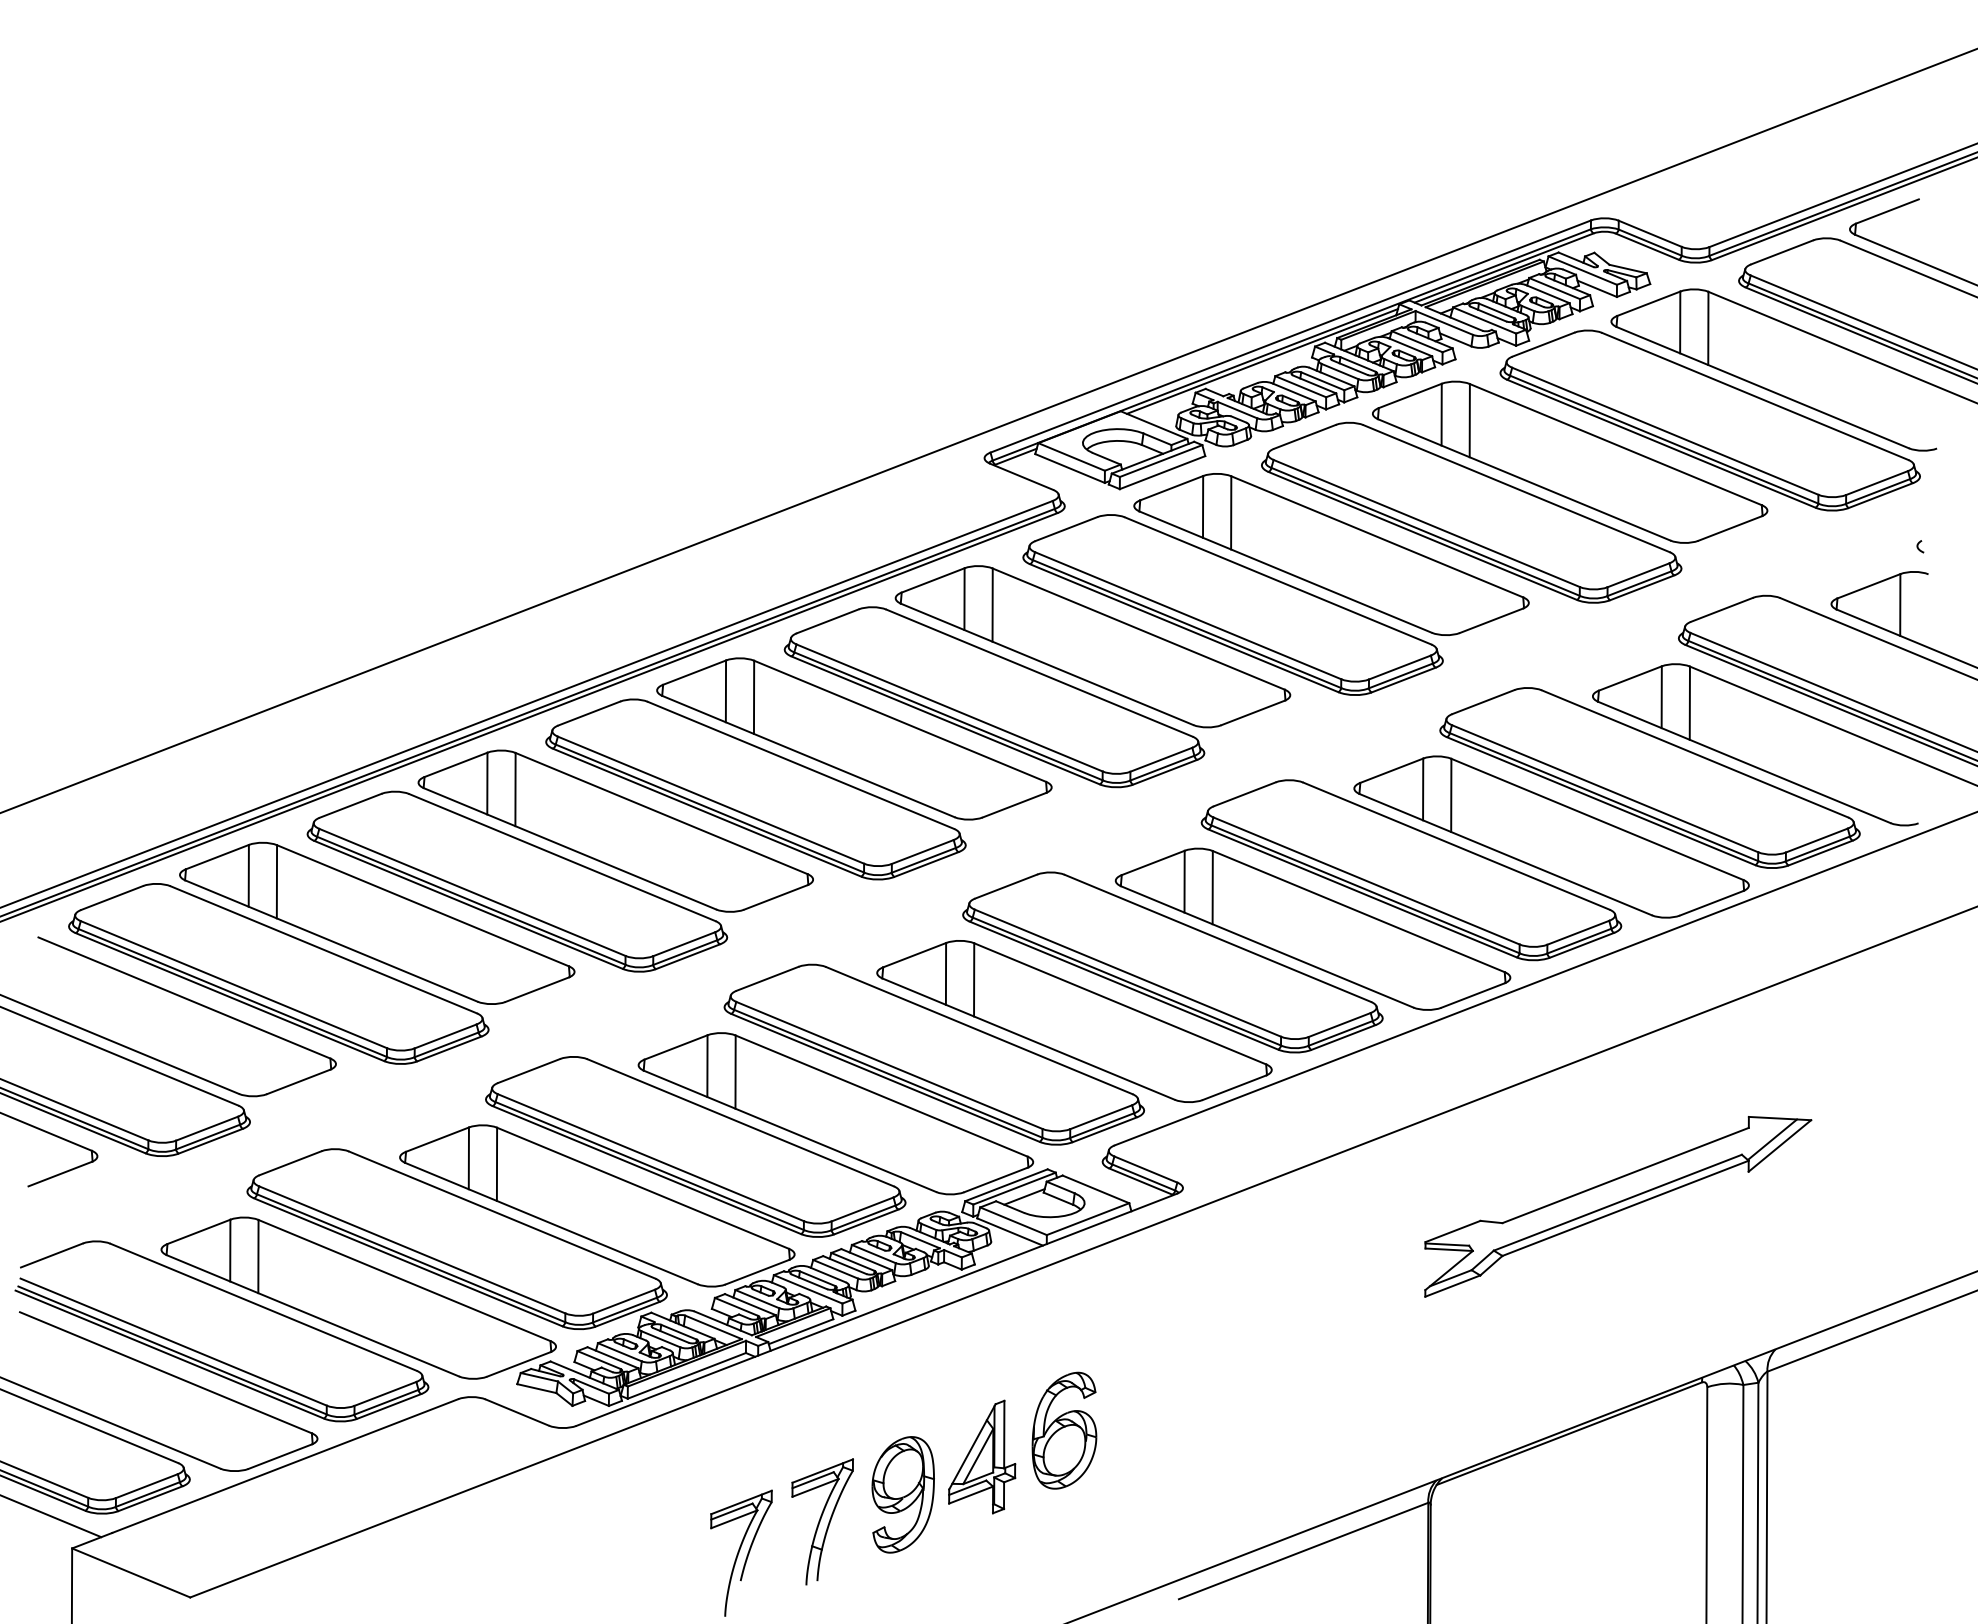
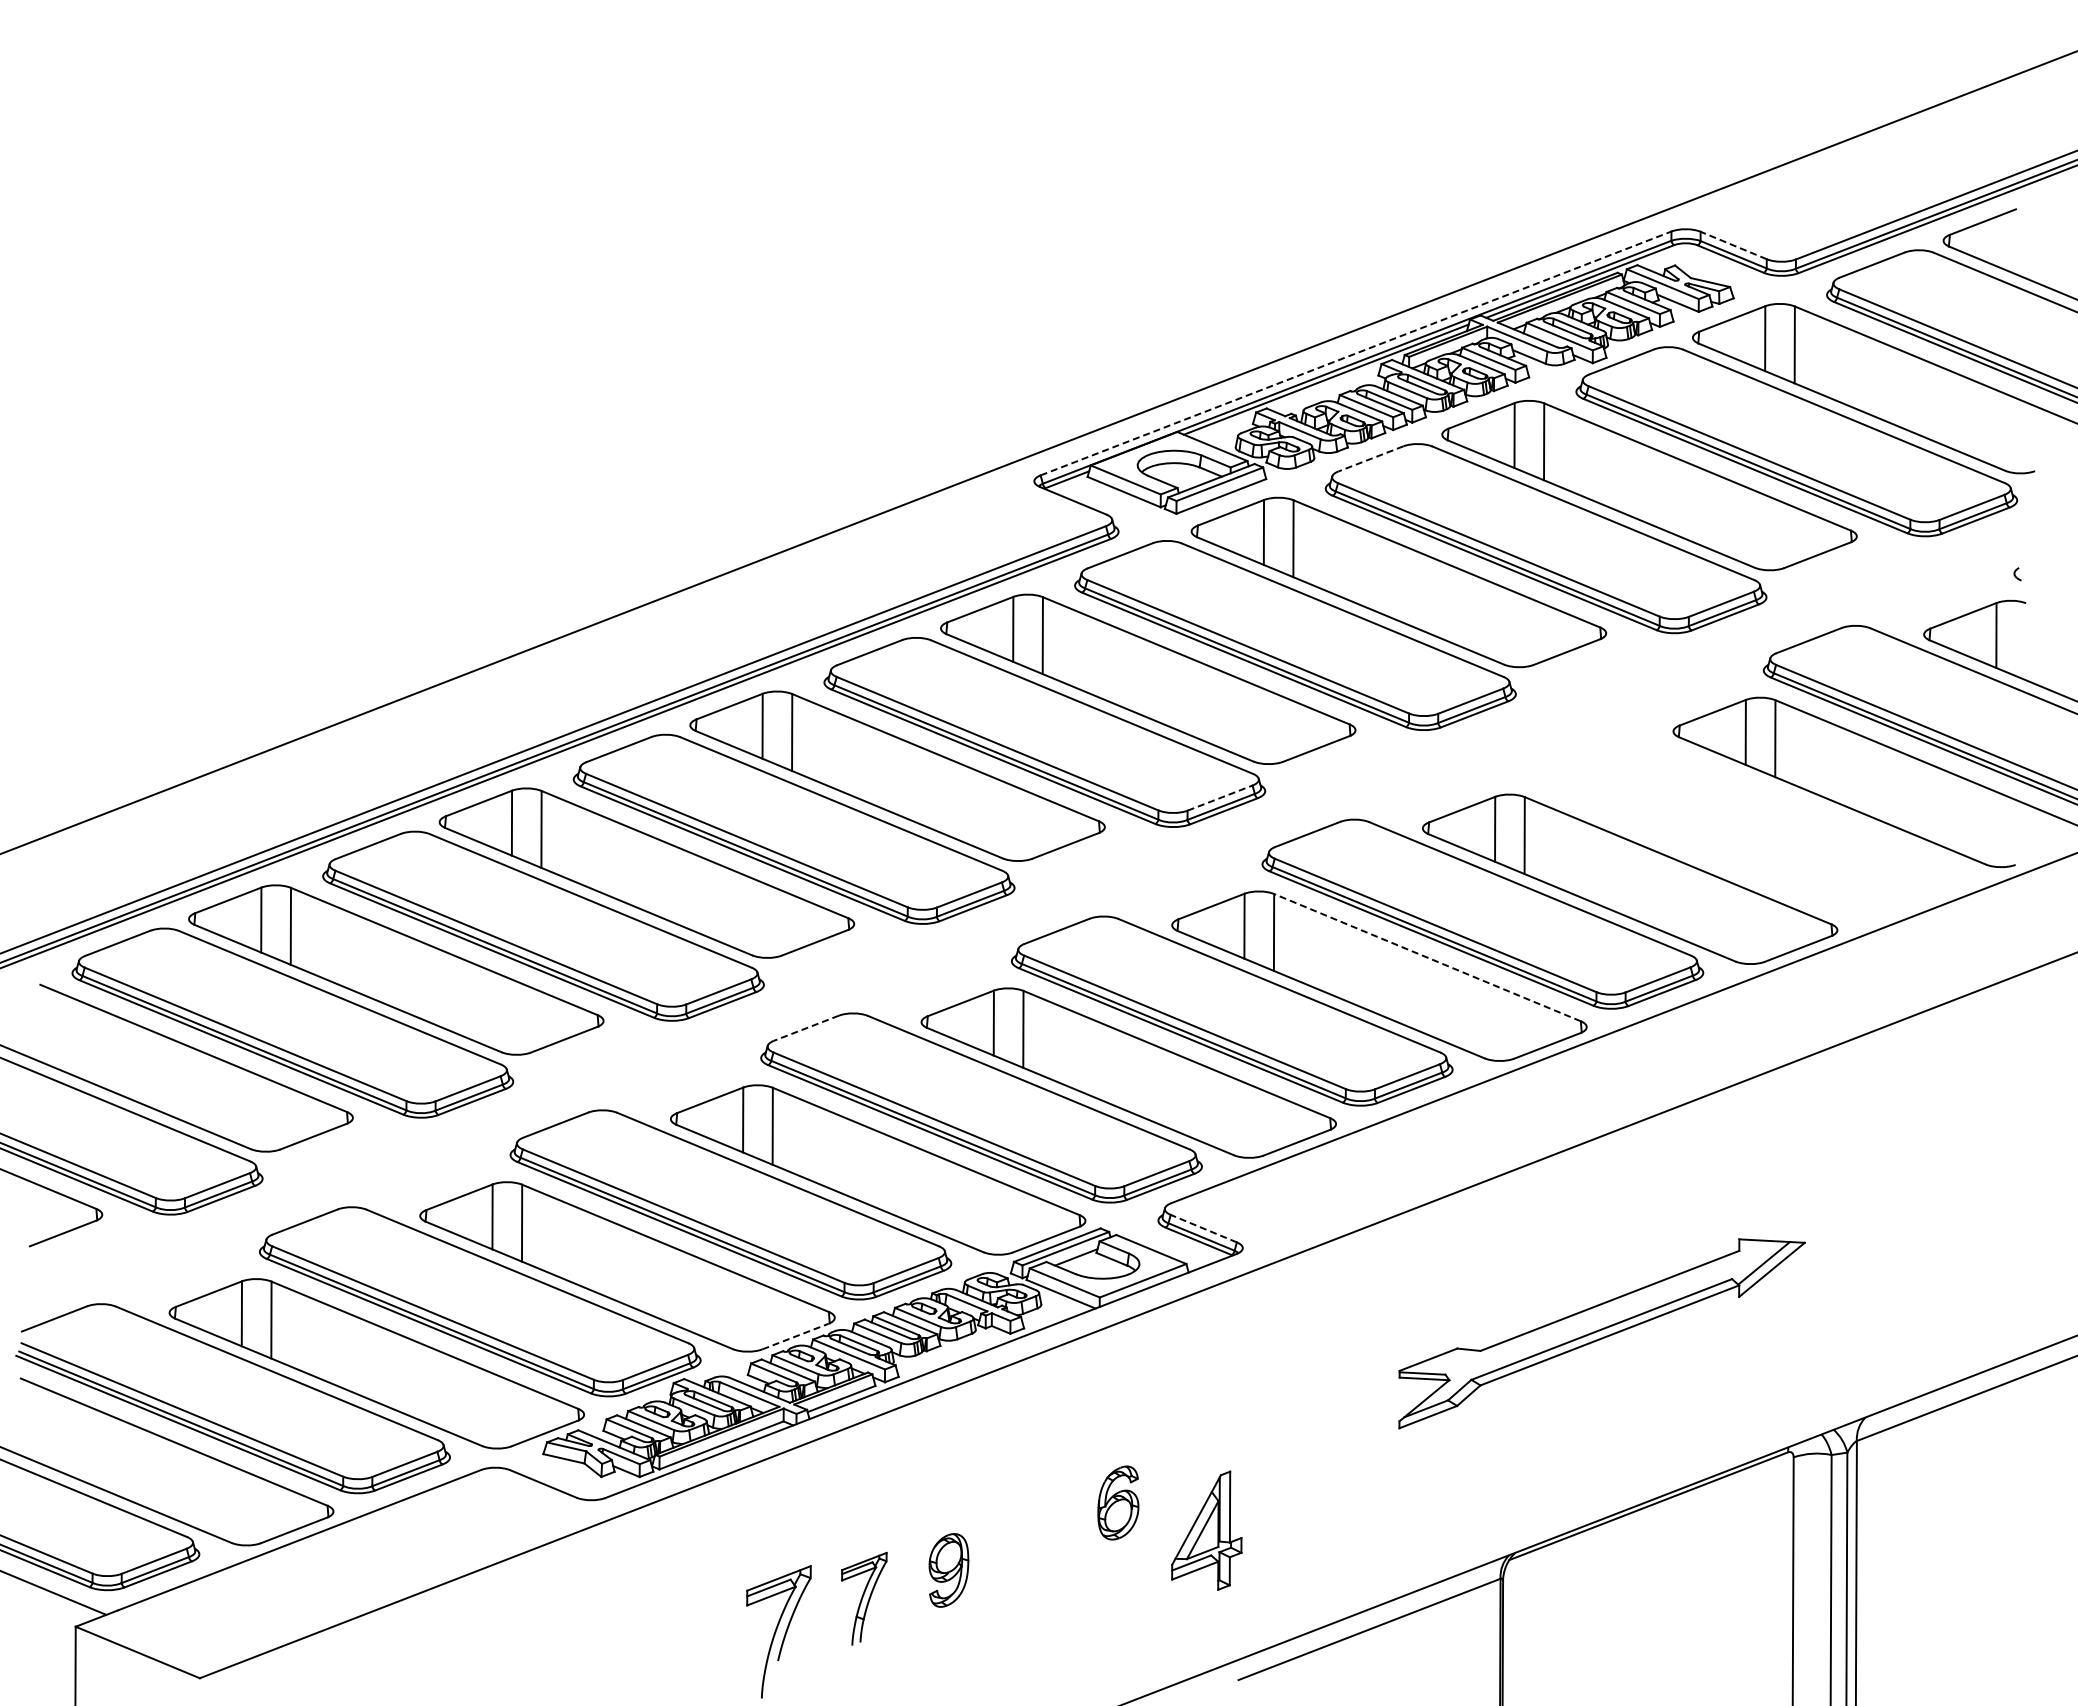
line: (1650, 233) -> (1733, 245), solid -> dashed
line: (1291, 336) -> (1356, 353), solid -> dashed
line: (1304, 436) -> (1370, 458), solid -> dashed
line: (1161, 760) -> (1220, 798), solid -> dashed
part: (1650, 777) -> (1733, 816), removed
line: (1358, 911) -> (1427, 957), solid -> dashed
line: (767, 979) -> (806, 1028), solid -> dashed
line: (1145, 1169) -> (1203, 1228), solid -> dashed
part: (1617, 1206) -> (1601, 1333), moved
line: (757, 1272) -> (795, 1336), solid -> dashed
part: (1064, 1430) -> (1118, 1502), size x0.6
part: (981, 1456) -> (1206, 1530), moved
part: (902, 1494) -> (948, 1570), size x0.6
part: (822, 1521) -> (864, 1598), size x0.7

